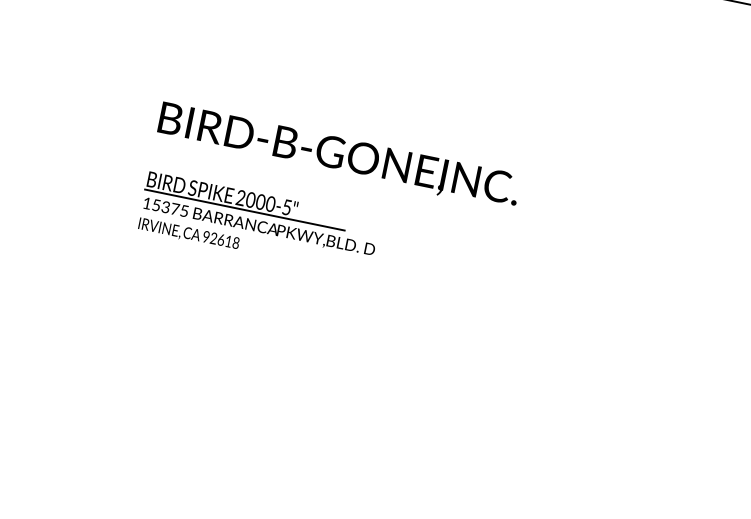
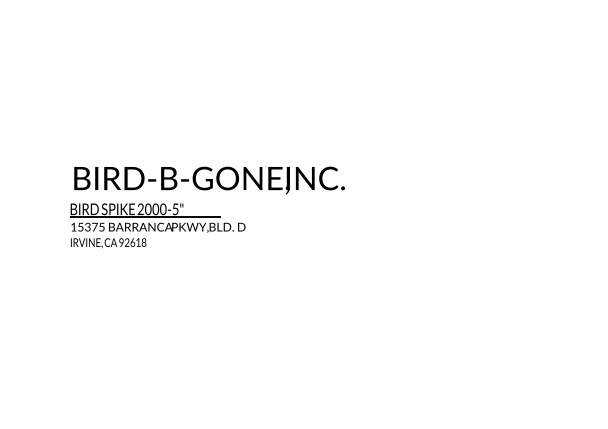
text: (338, 156) -> (209, 180), moved

